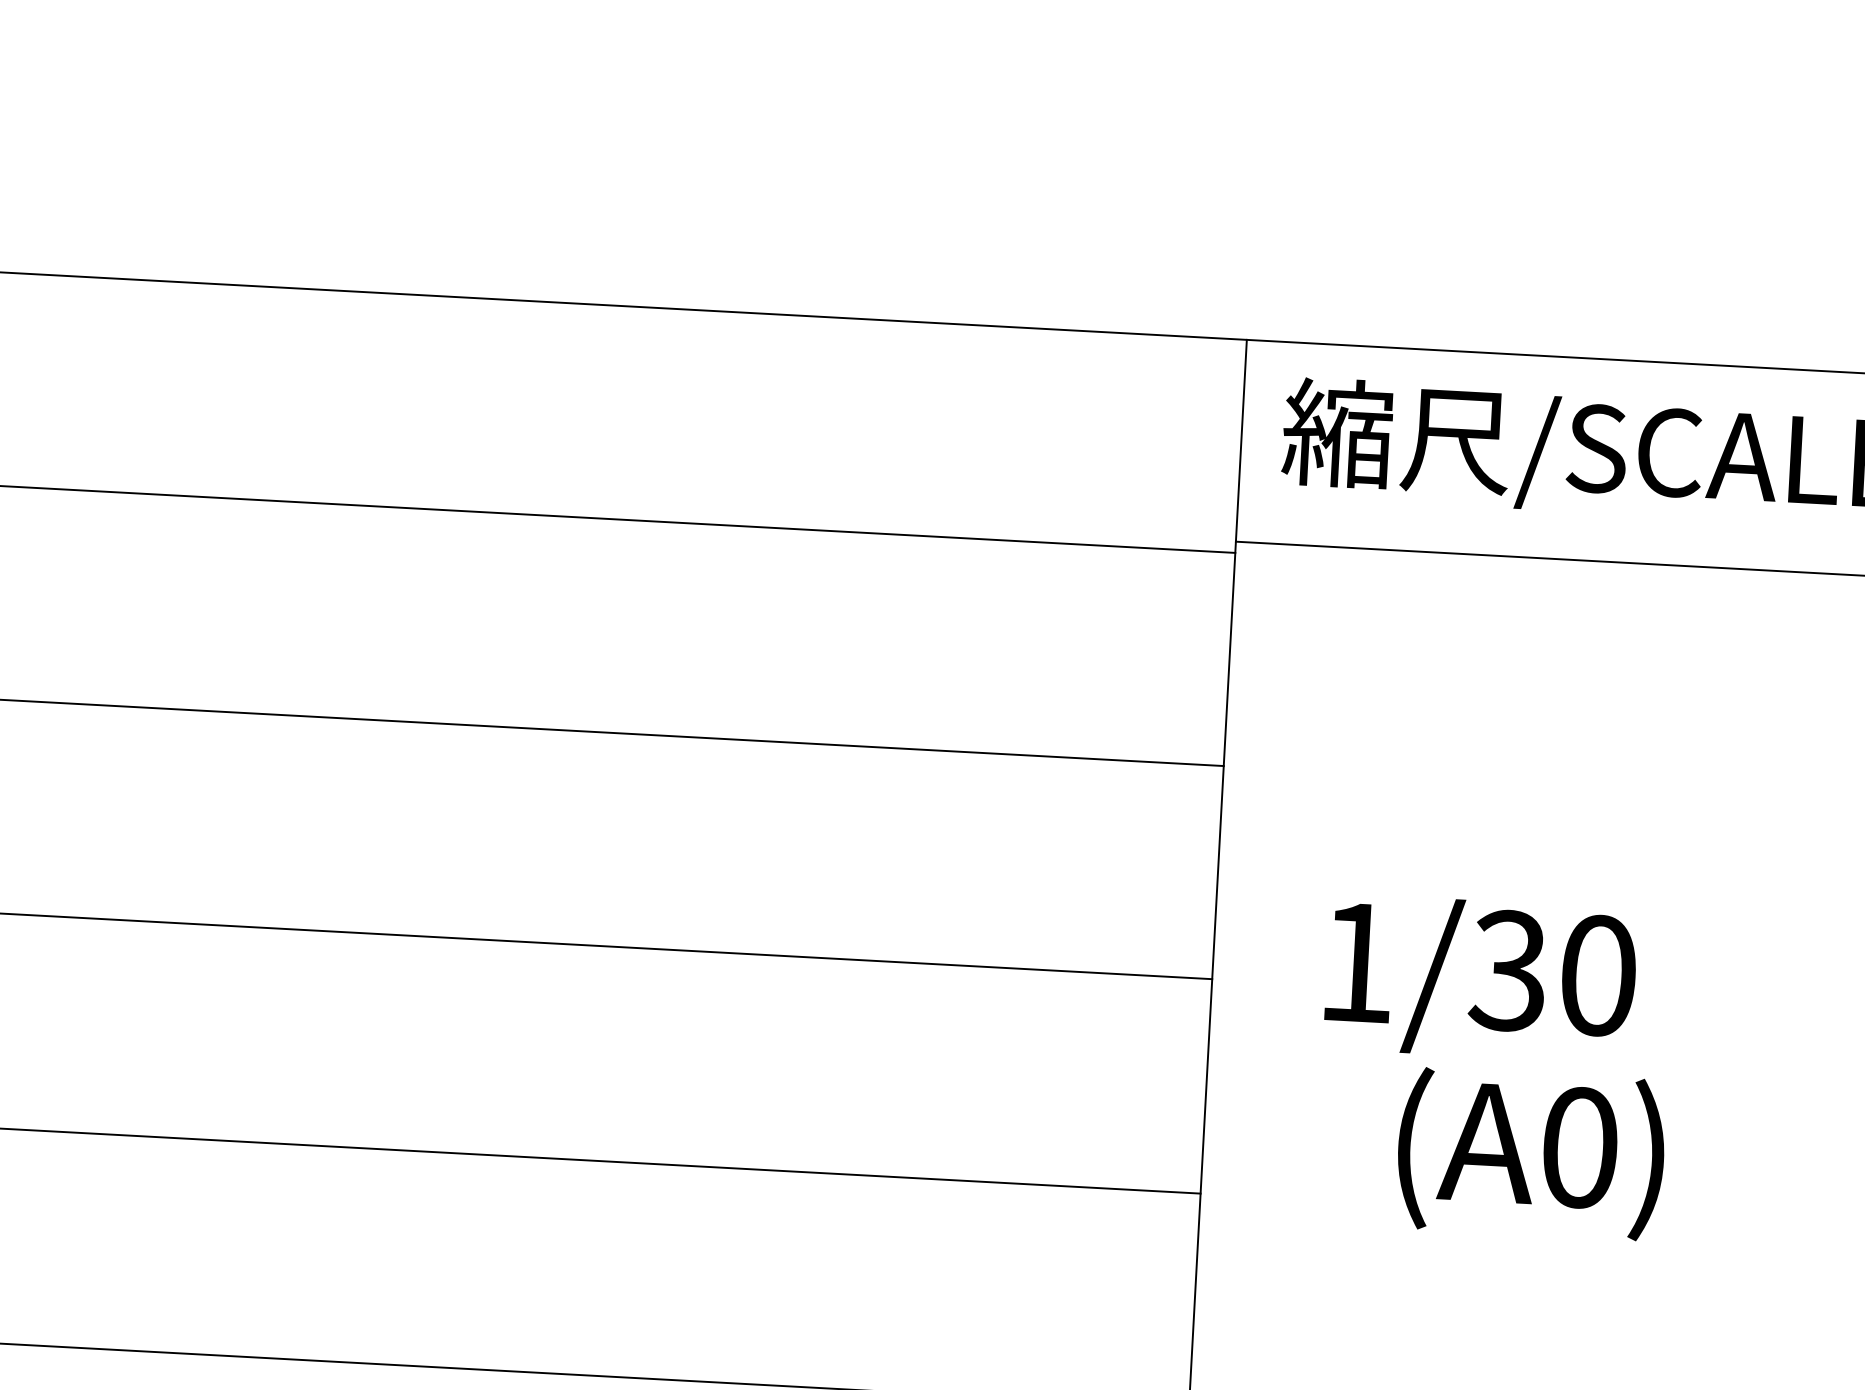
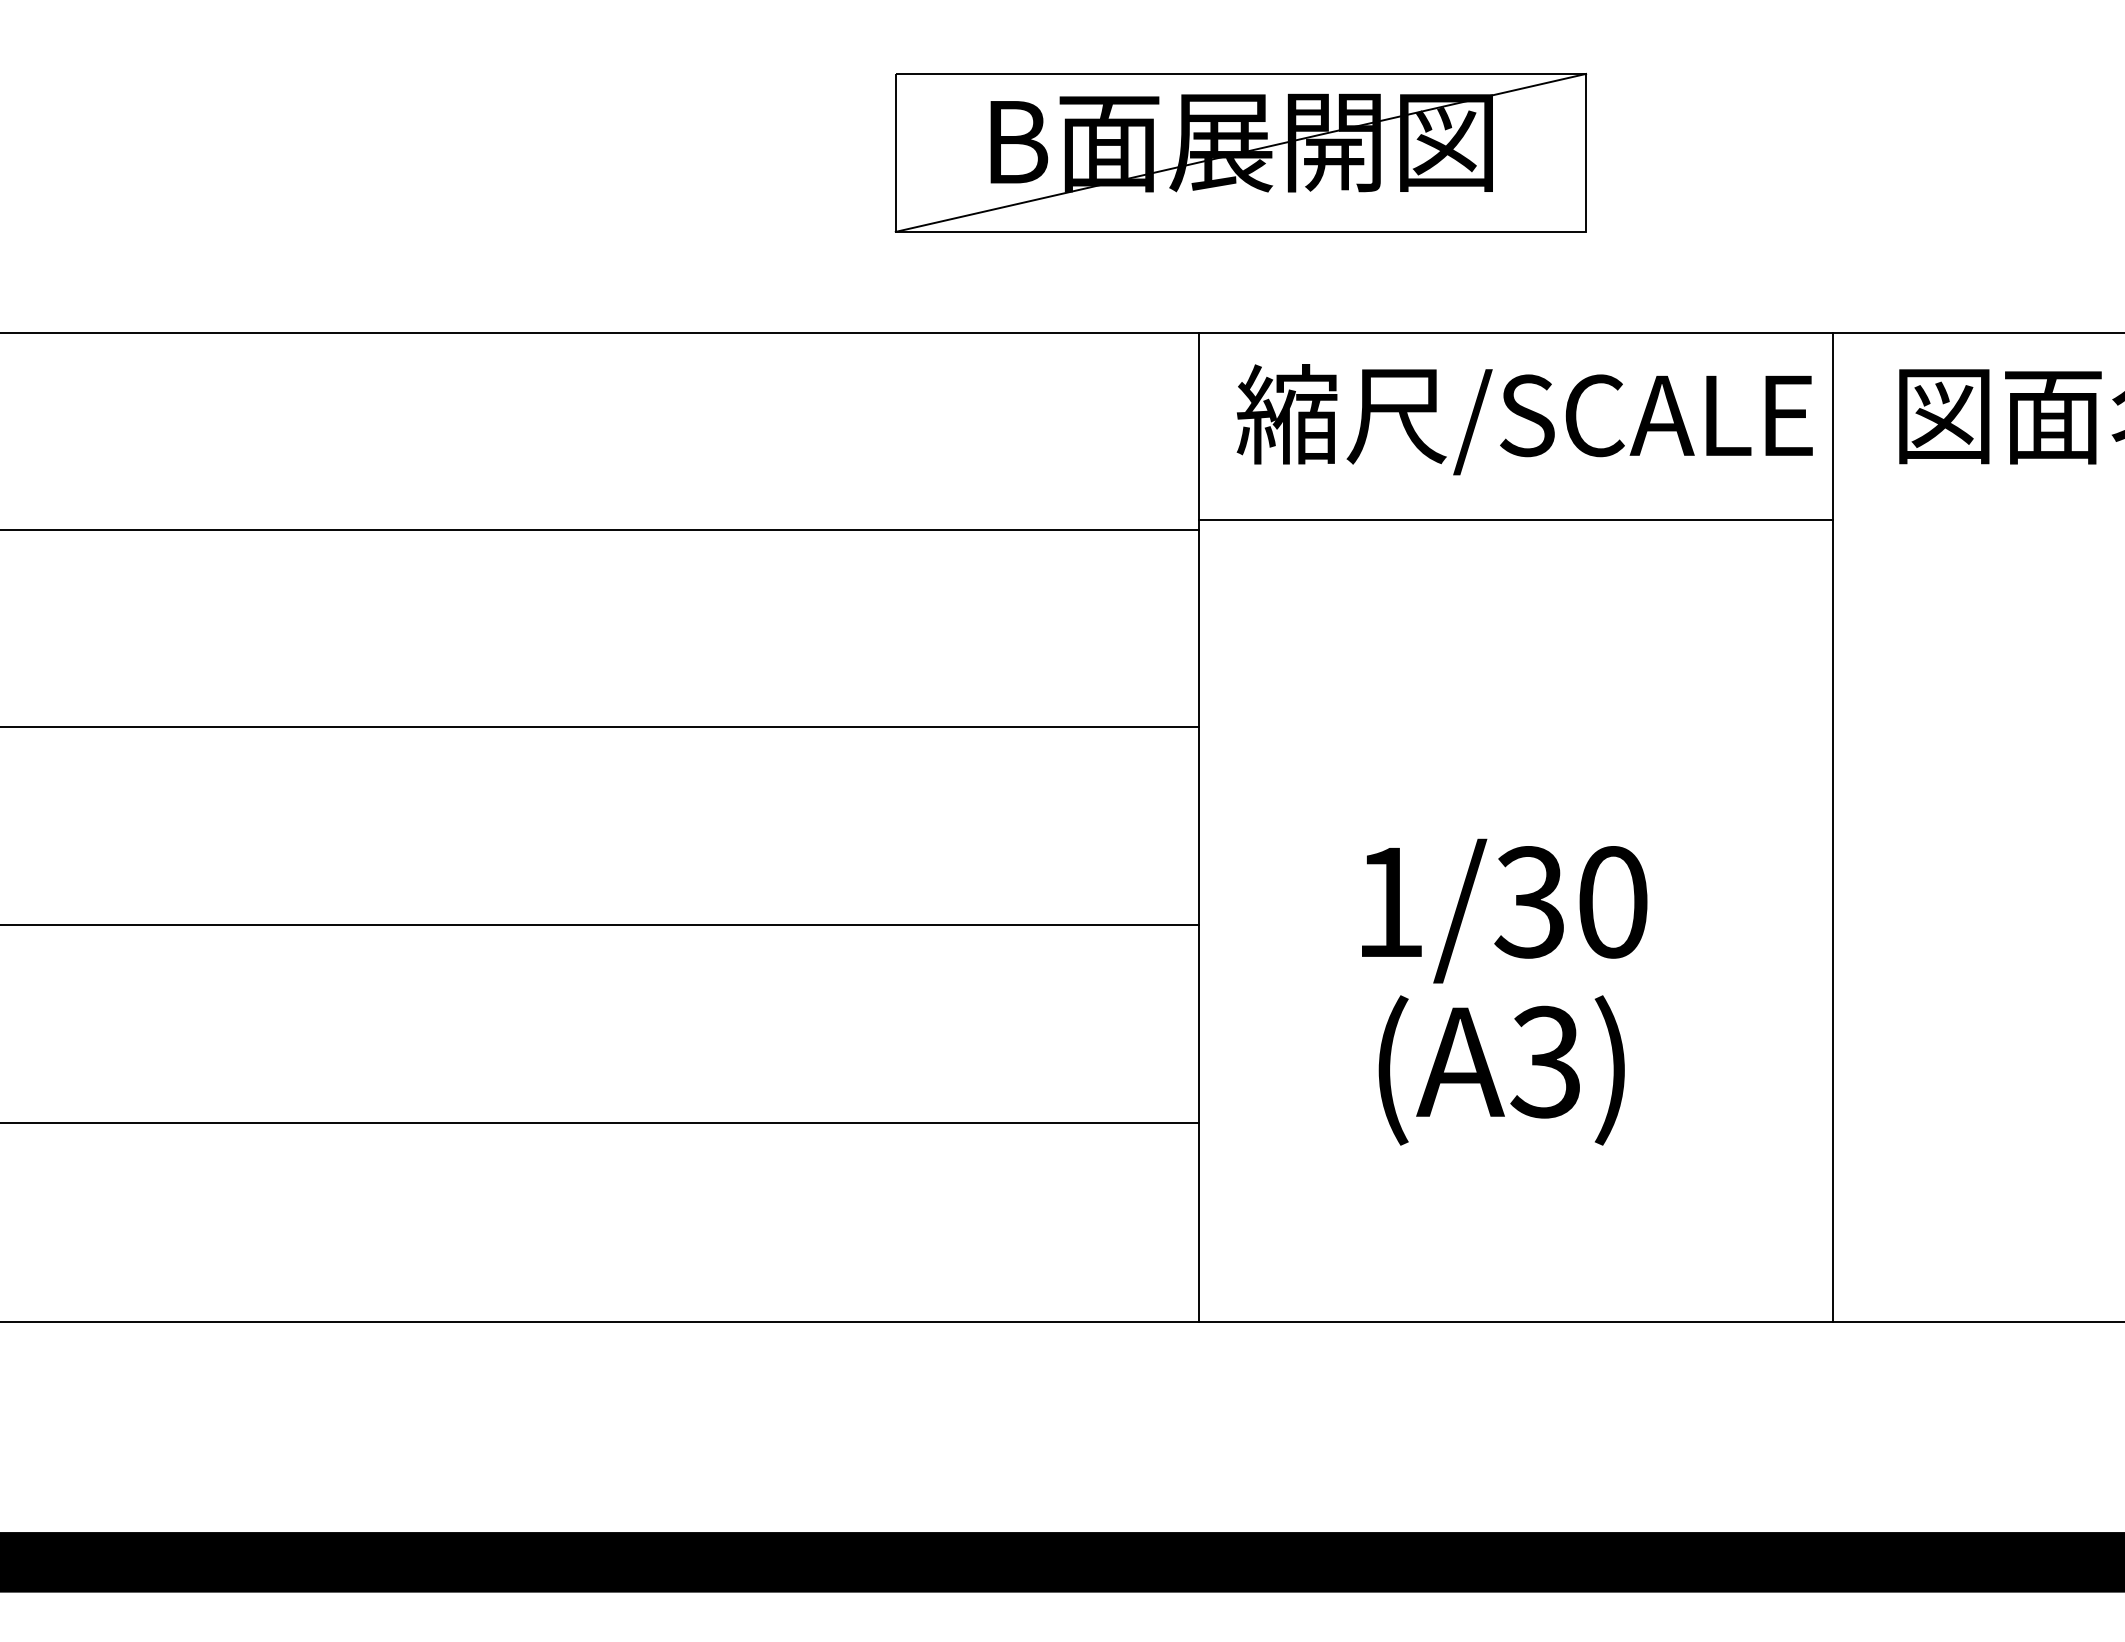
part: (1302, 147) -> (1240, 152), added
text: (1480, 978) -> (1504, 910), moved
text: (1578, 1147) -> (1545, 1061), (A0) -> (A3)

